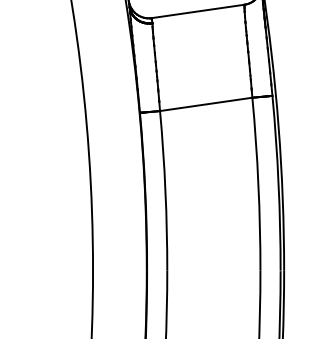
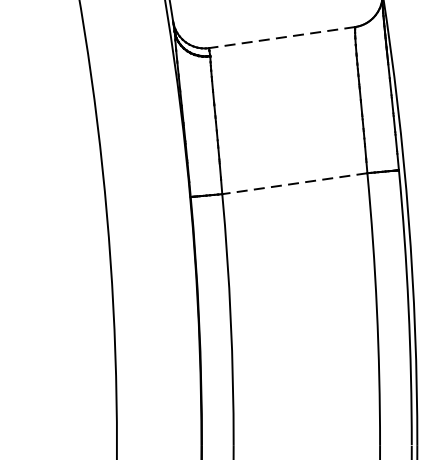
line: (197, 11) -> (281, 37), solid -> dashed
line: (206, 104) -> (295, 183), solid -> dashed

